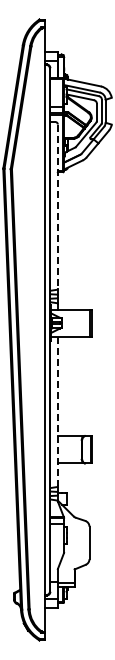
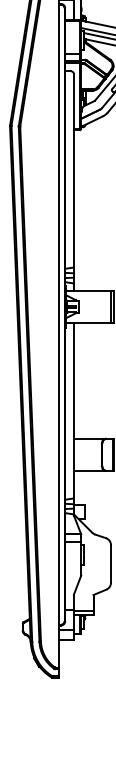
line: (57, 207) -> (73, 171), dashed -> solid
line: (57, 411) -> (73, 410), dashed -> solid

